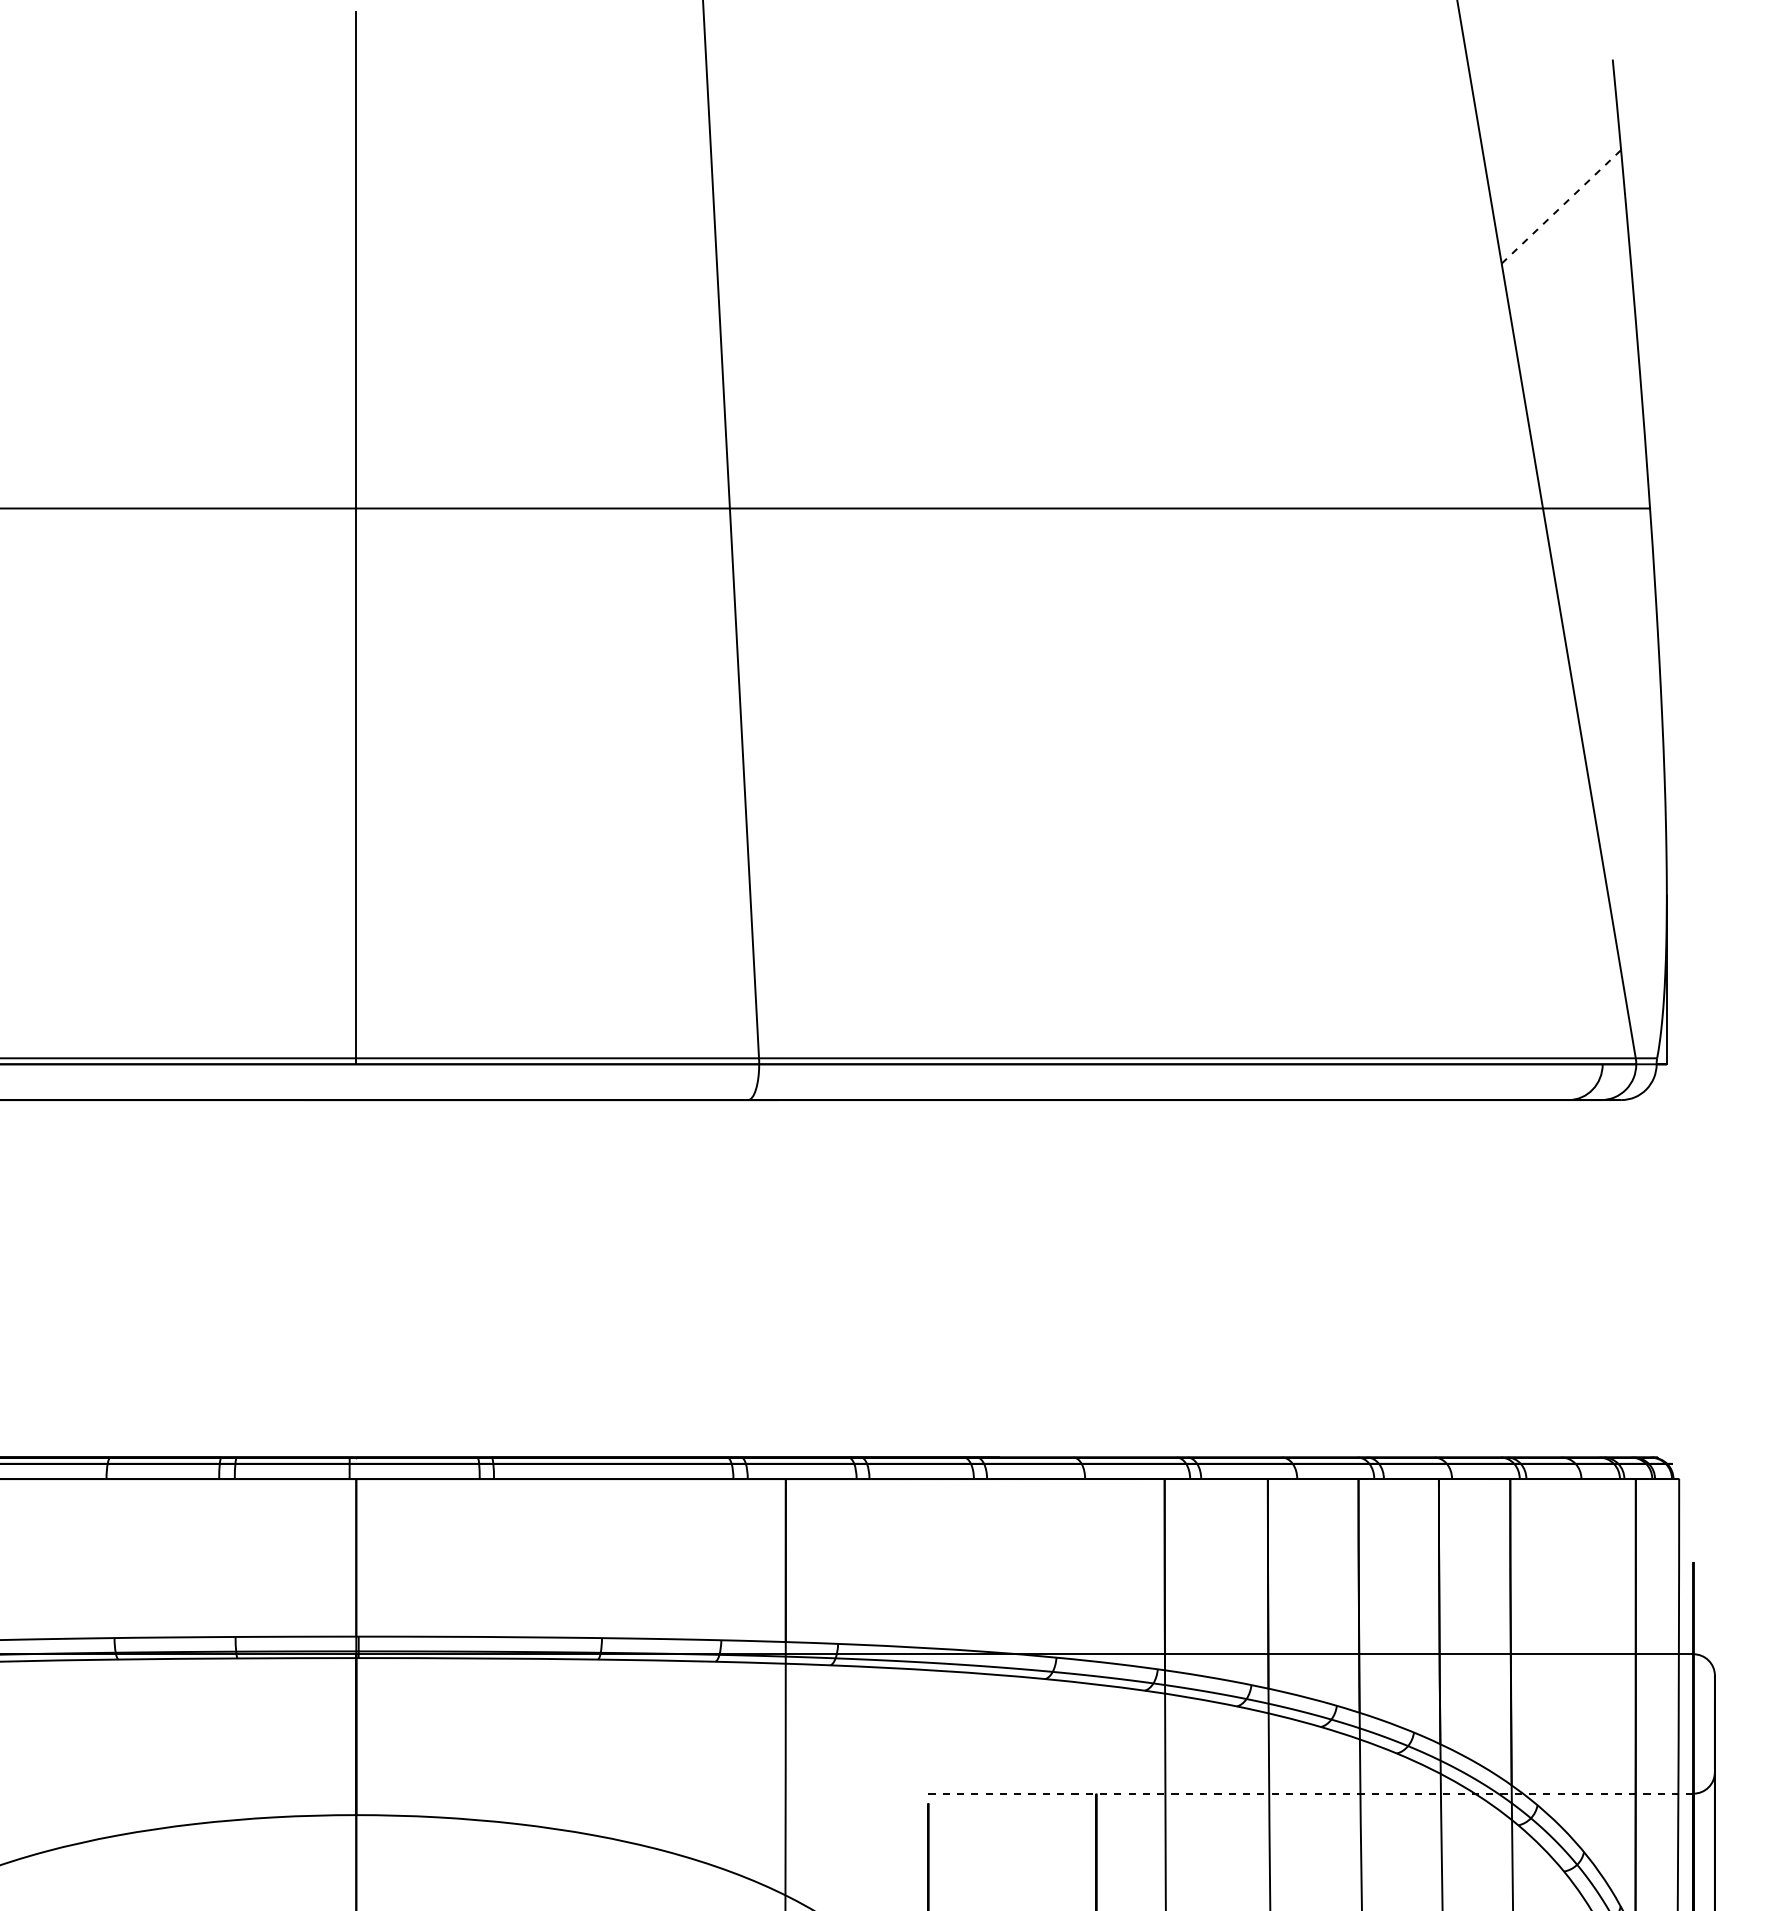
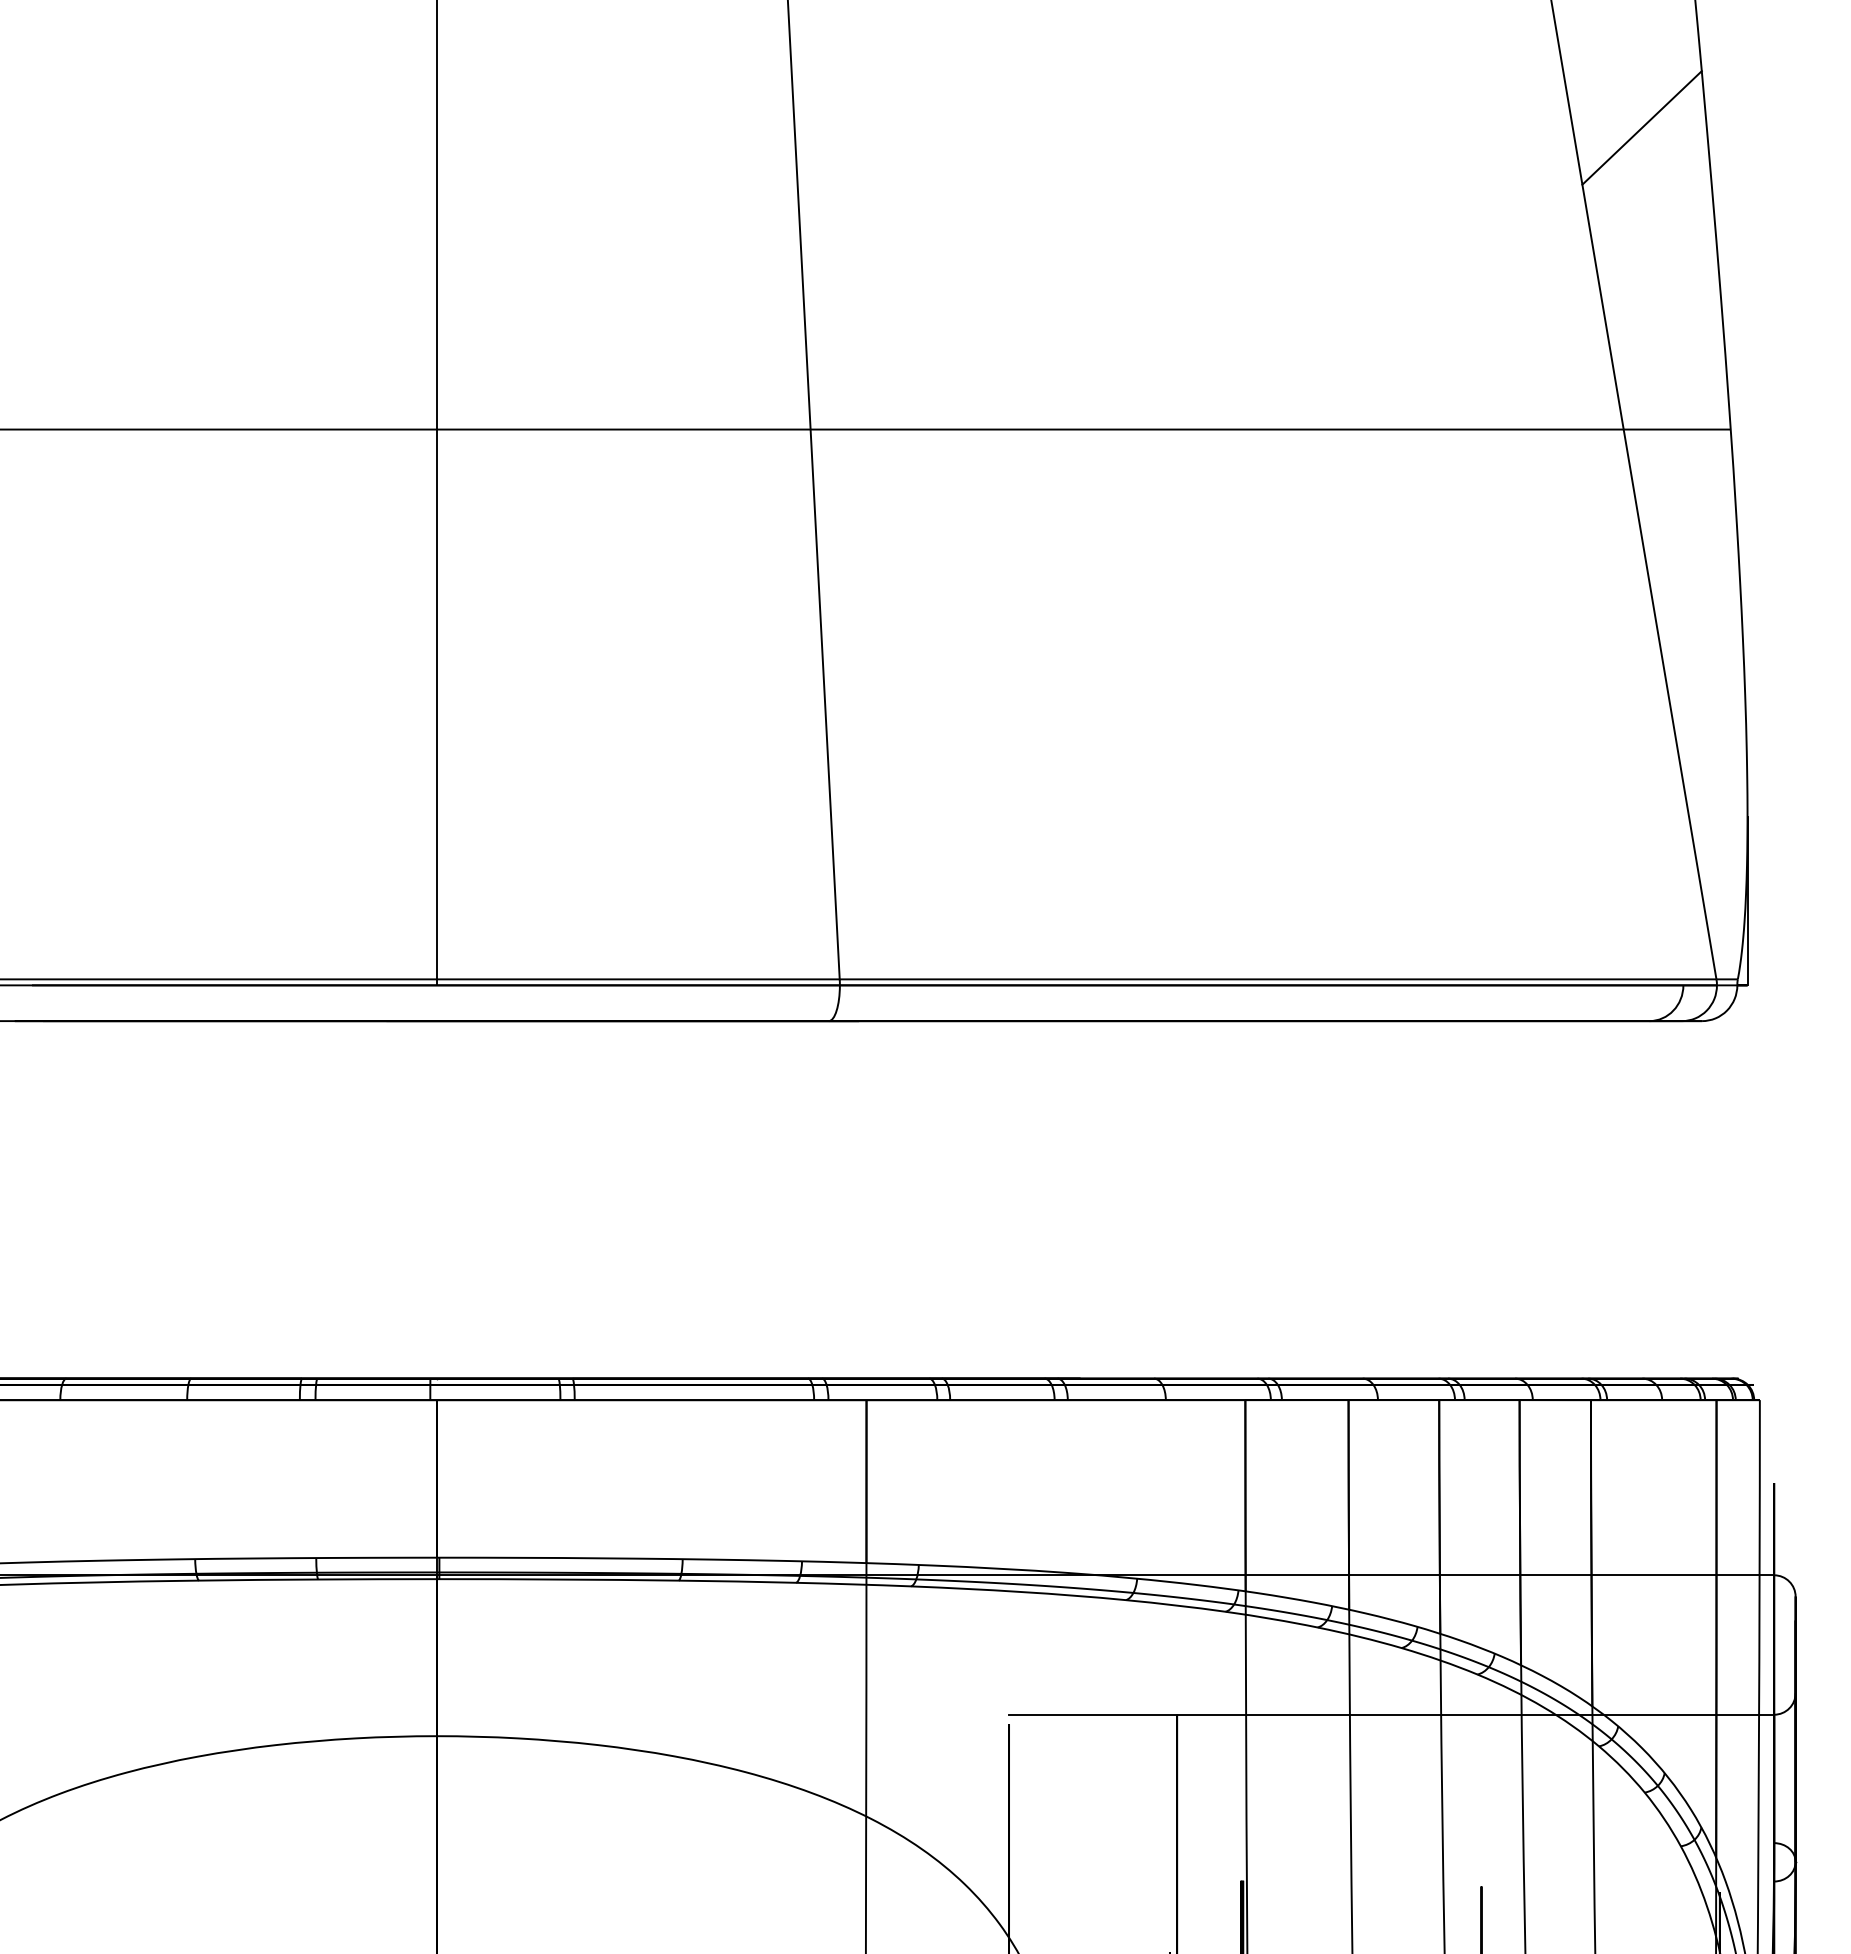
line: (1561, 206) -> (1642, 127), dashed -> solid
line: (1310, 1793) -> (1391, 1714), dashed -> solid

